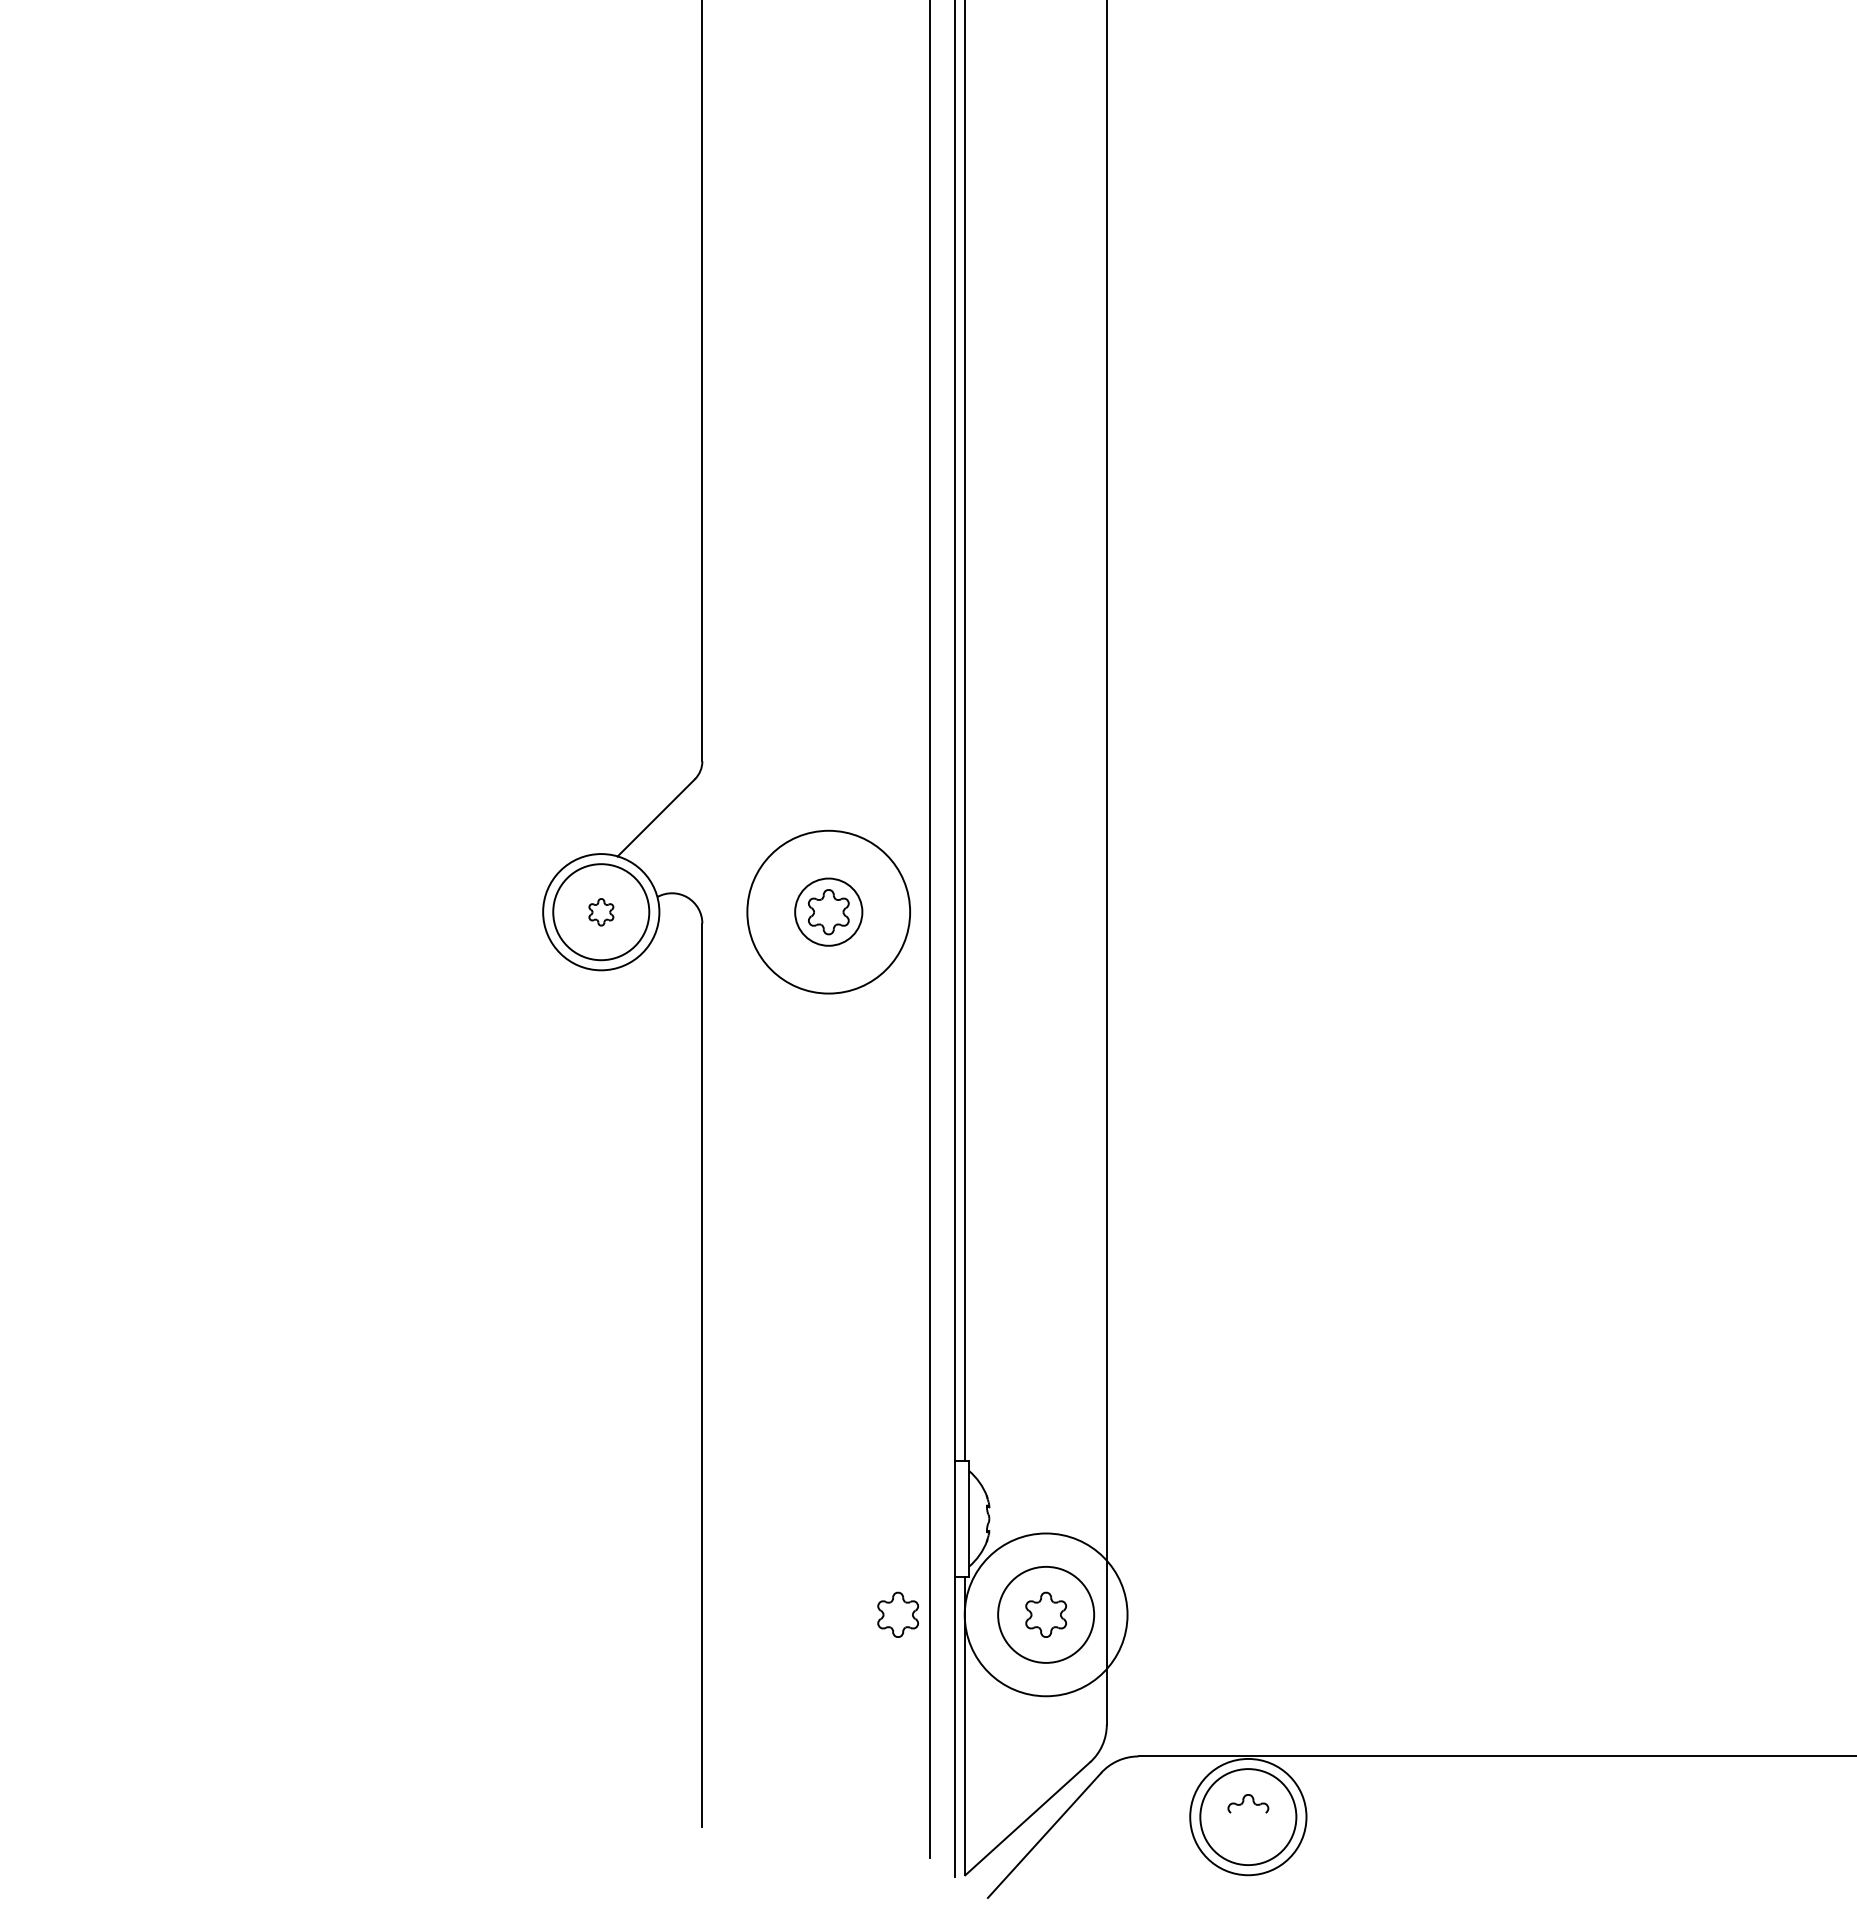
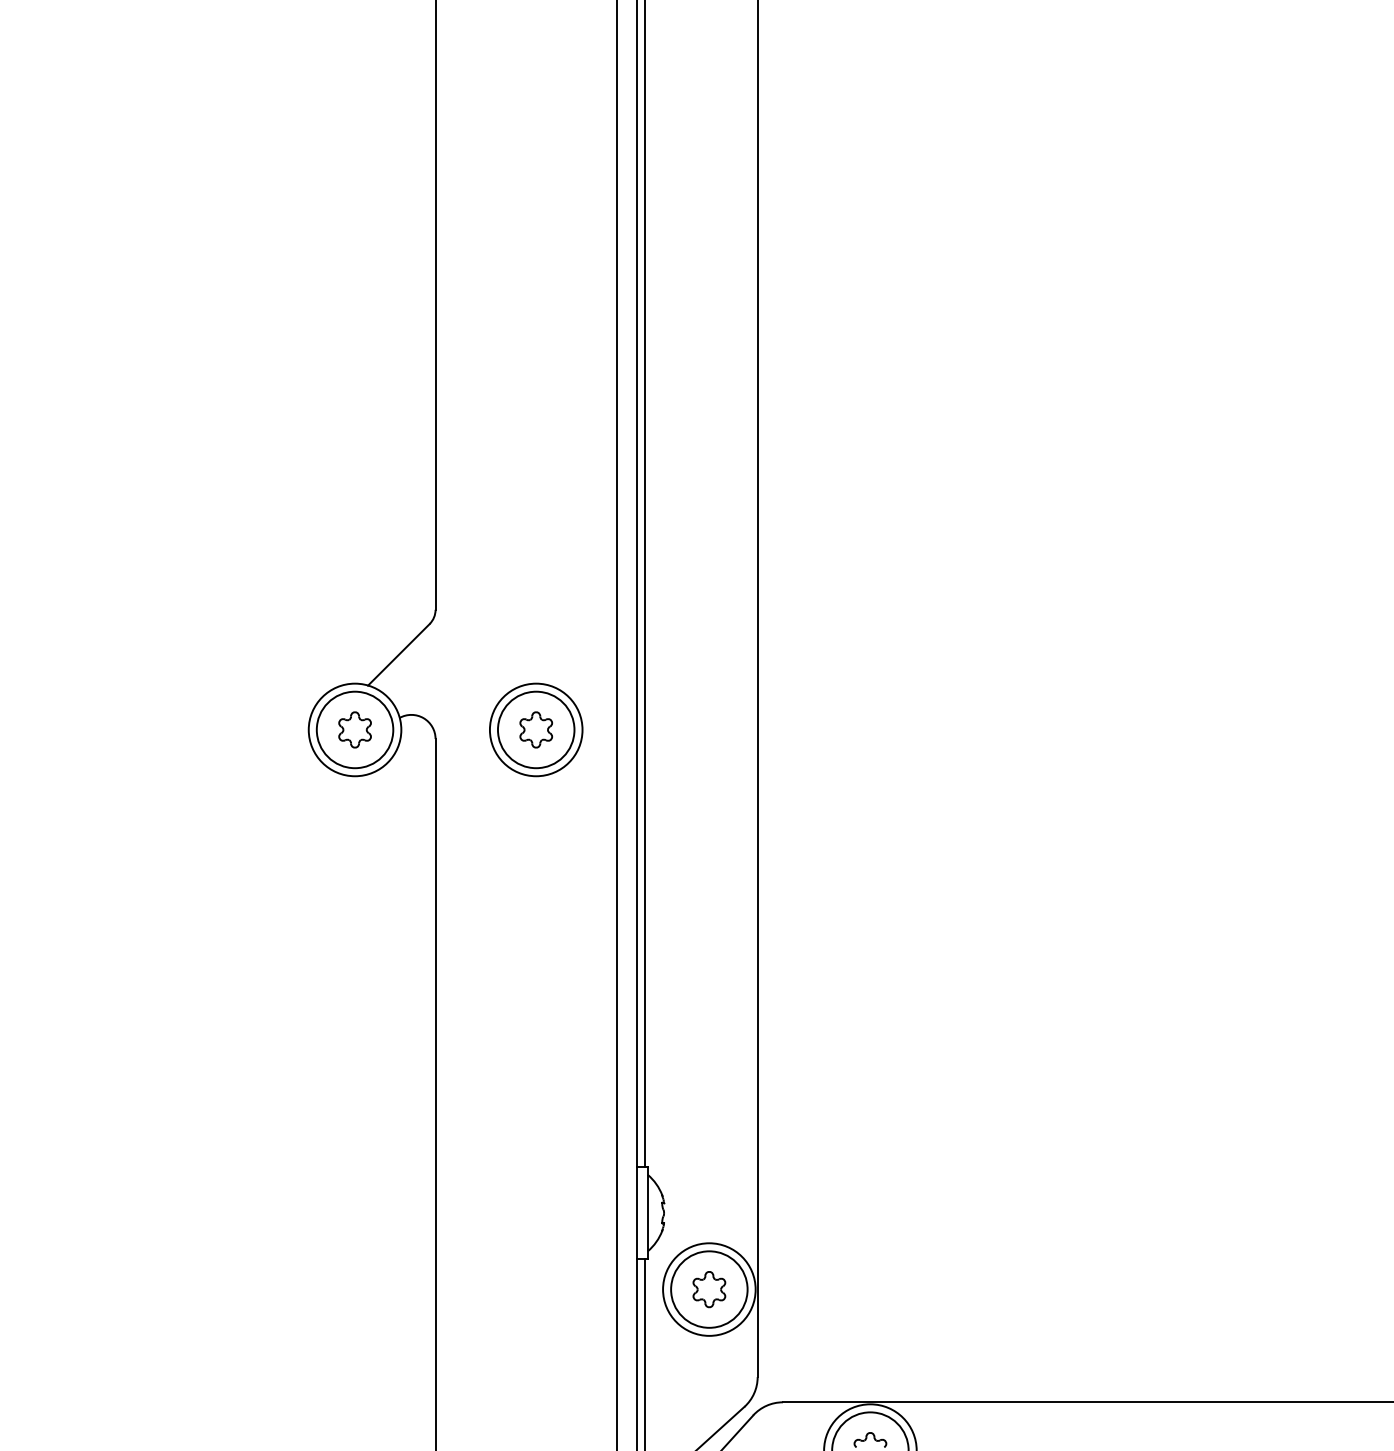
part: (601, 912) -> (355, 730), size x1.67
circle: (828, 912) -> (536, 730), size x0.71
circle: (828, 912) -> (536, 730), size x1.43
part: (897, 1614) -> (590, 1289), removed
circle: (1046, 1614) -> (709, 1289), size x0.71

